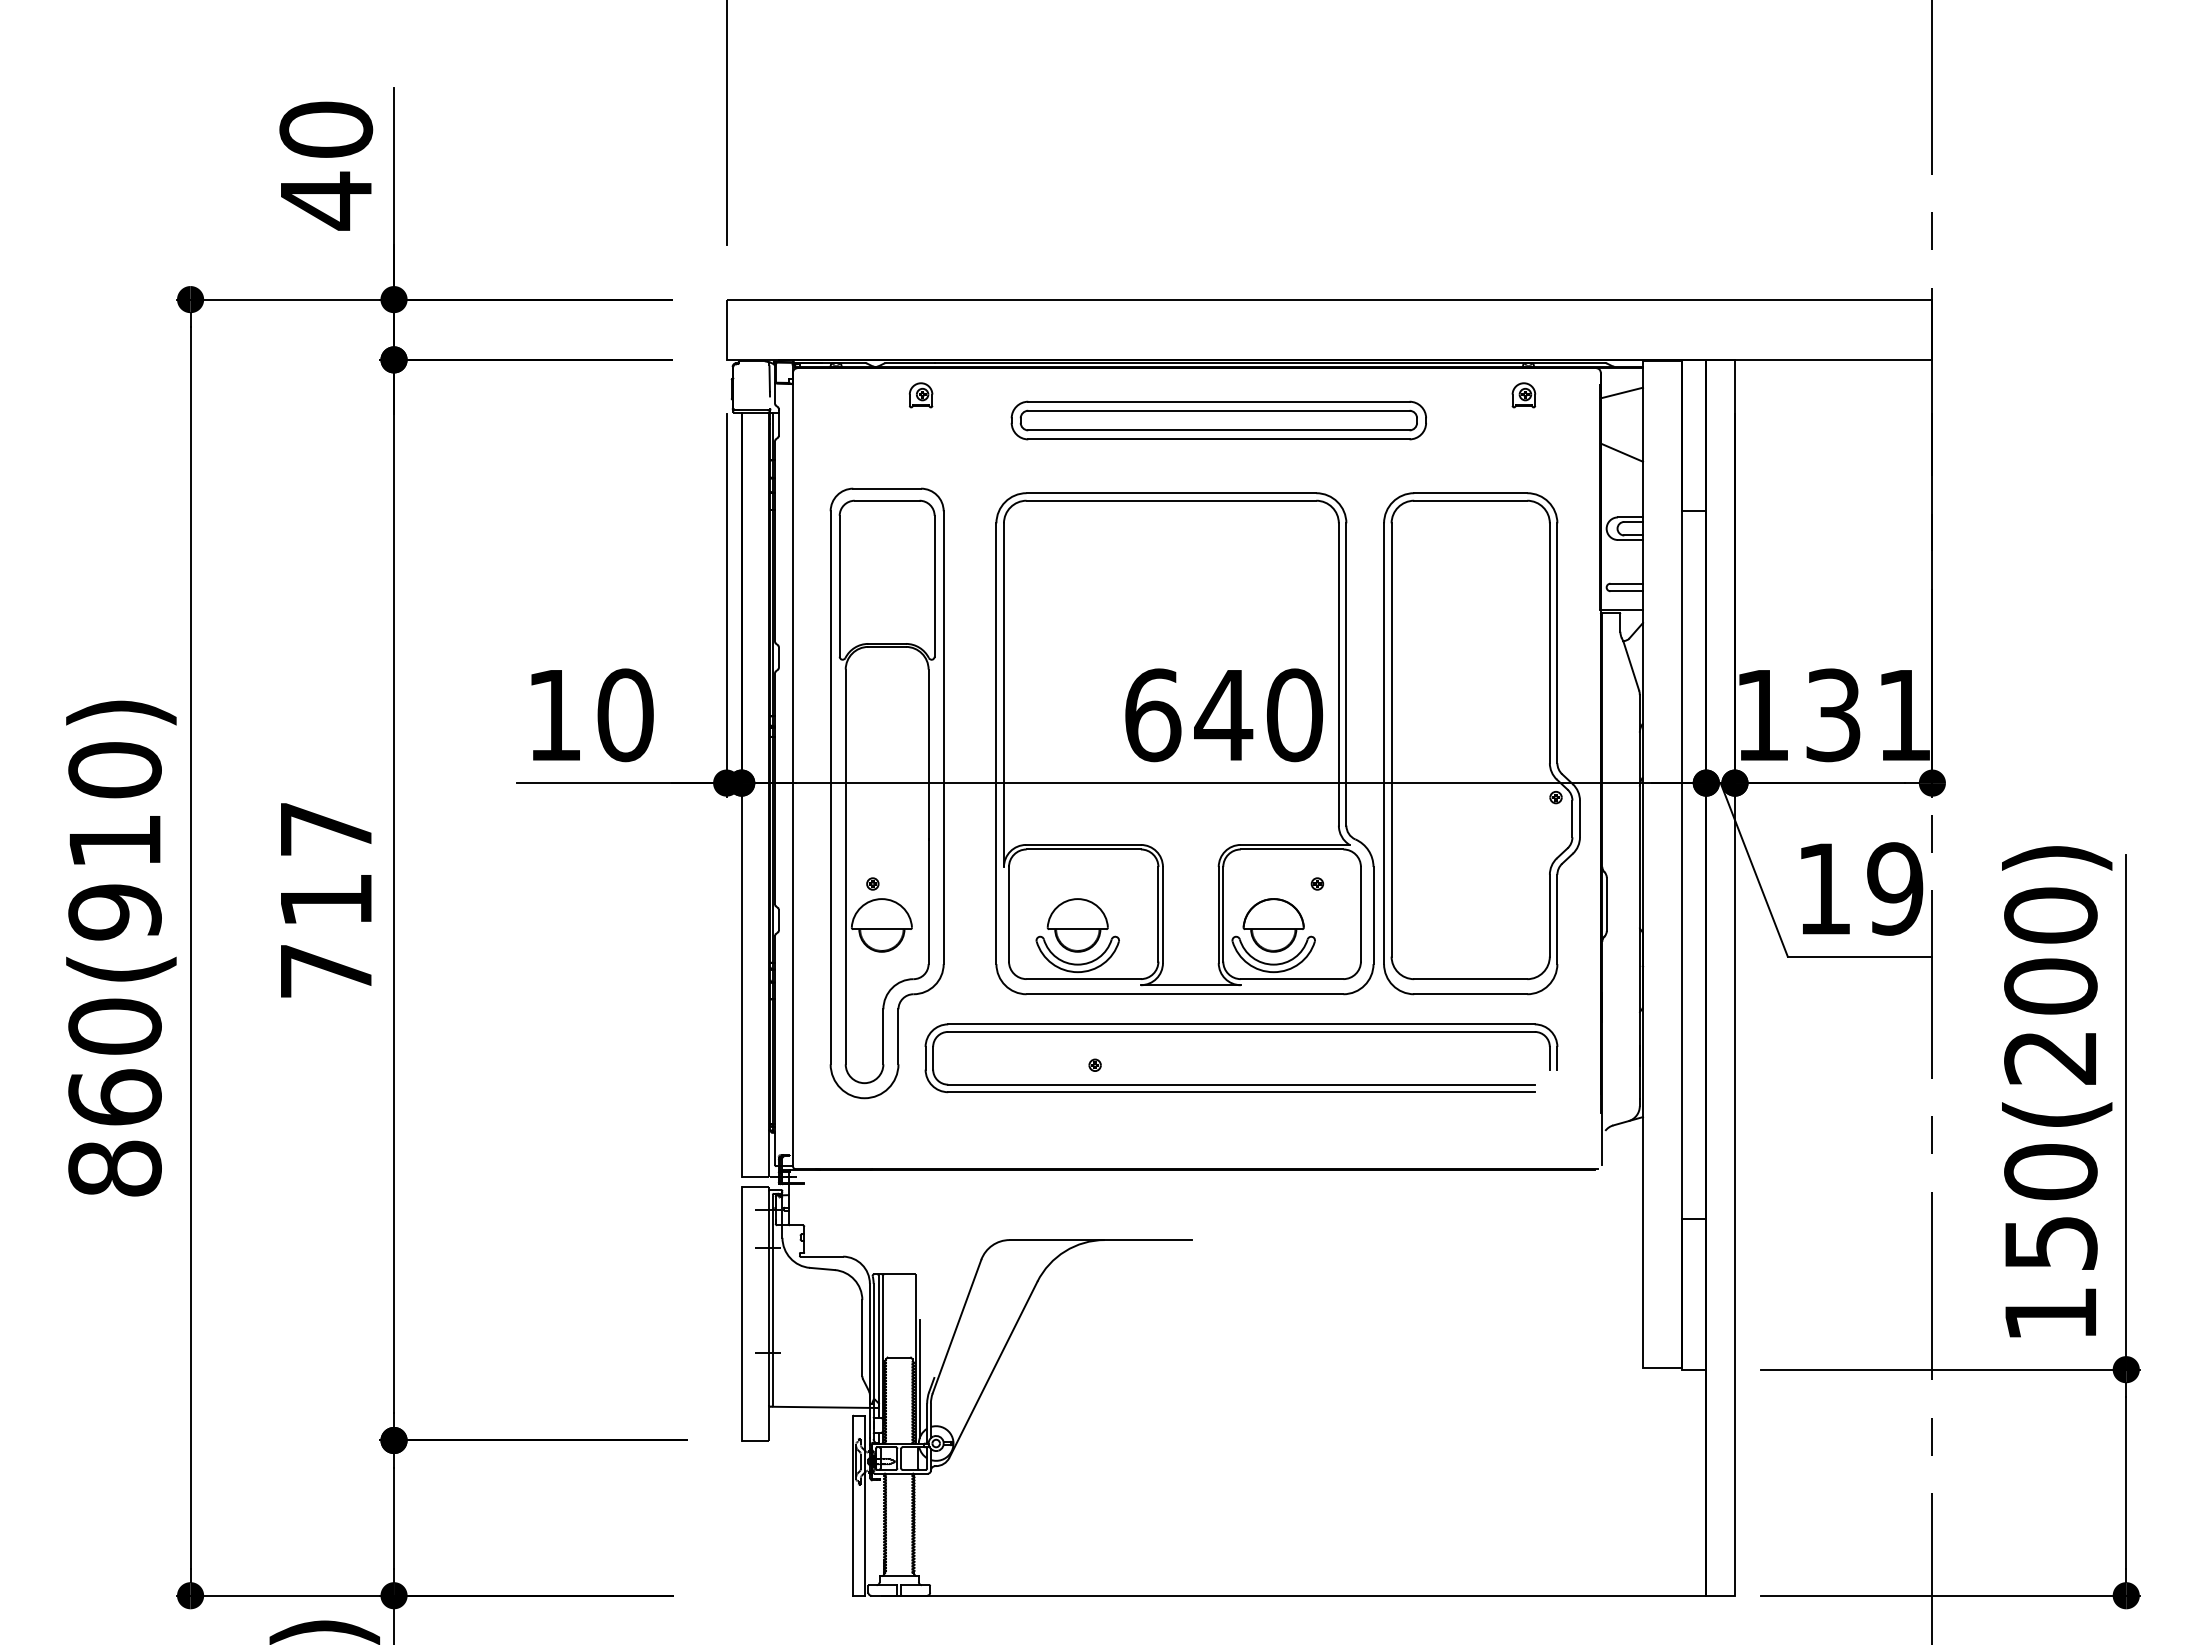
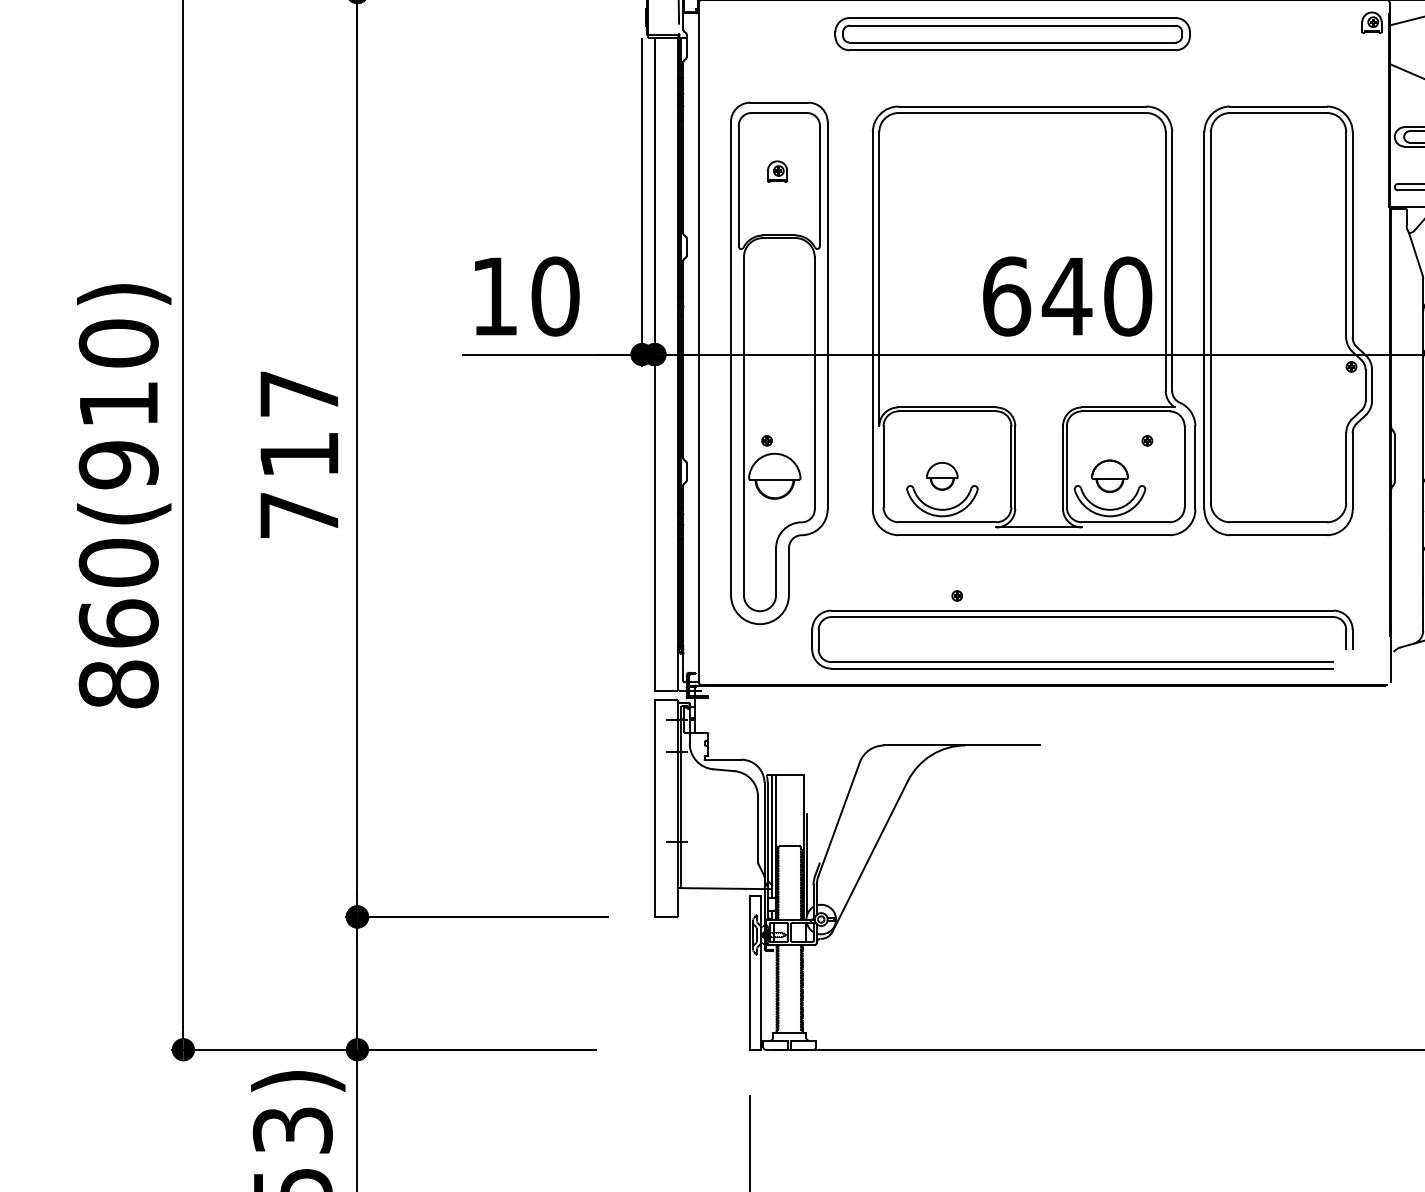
part: (920, 395) -> (777, 171), moved
part: (1523, 395) -> (1371, 22), moved
part: (1218, 420) -> (1012, 34), moved
part: (1077, 925) -> (942, 476), size x0.6
part: (1273, 925) -> (1109, 476), size x0.7
part: (1241, 1032) -> (1082, 617), moved

